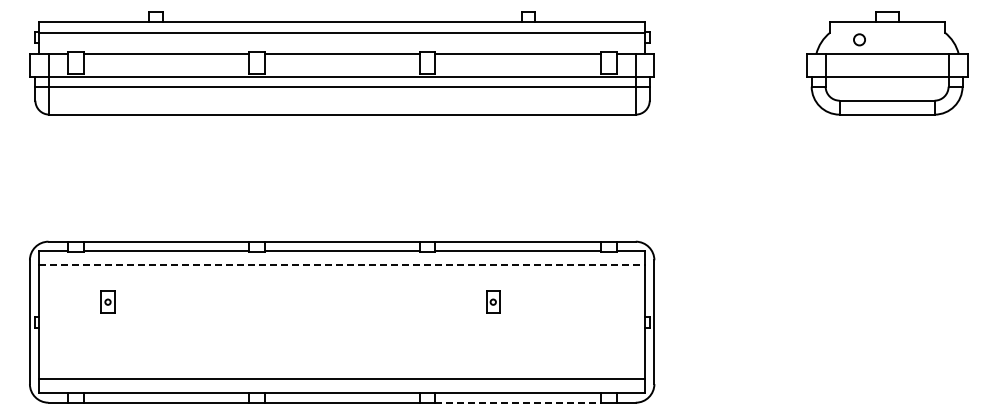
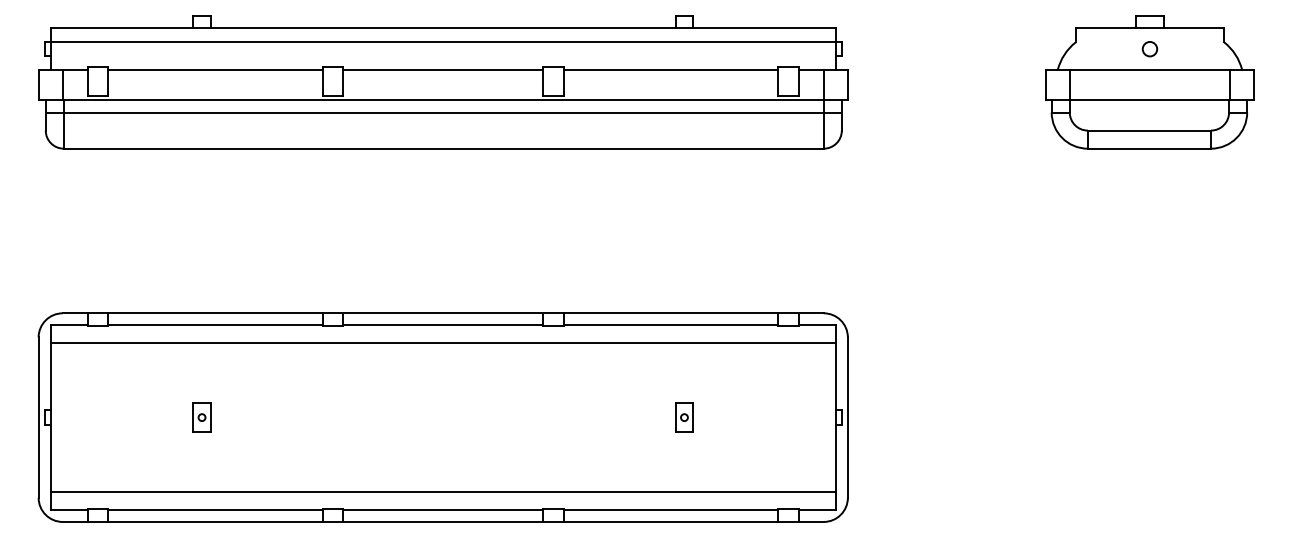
circle: (859, 39) -> (1149, 48), moved
line: (342, 264) -> (443, 342), dashed -> solid
part: (107, 301) -> (201, 416), moved
part: (493, 301) -> (684, 416), moved
line: (518, 402) -> (671, 521), dashed -> solid

